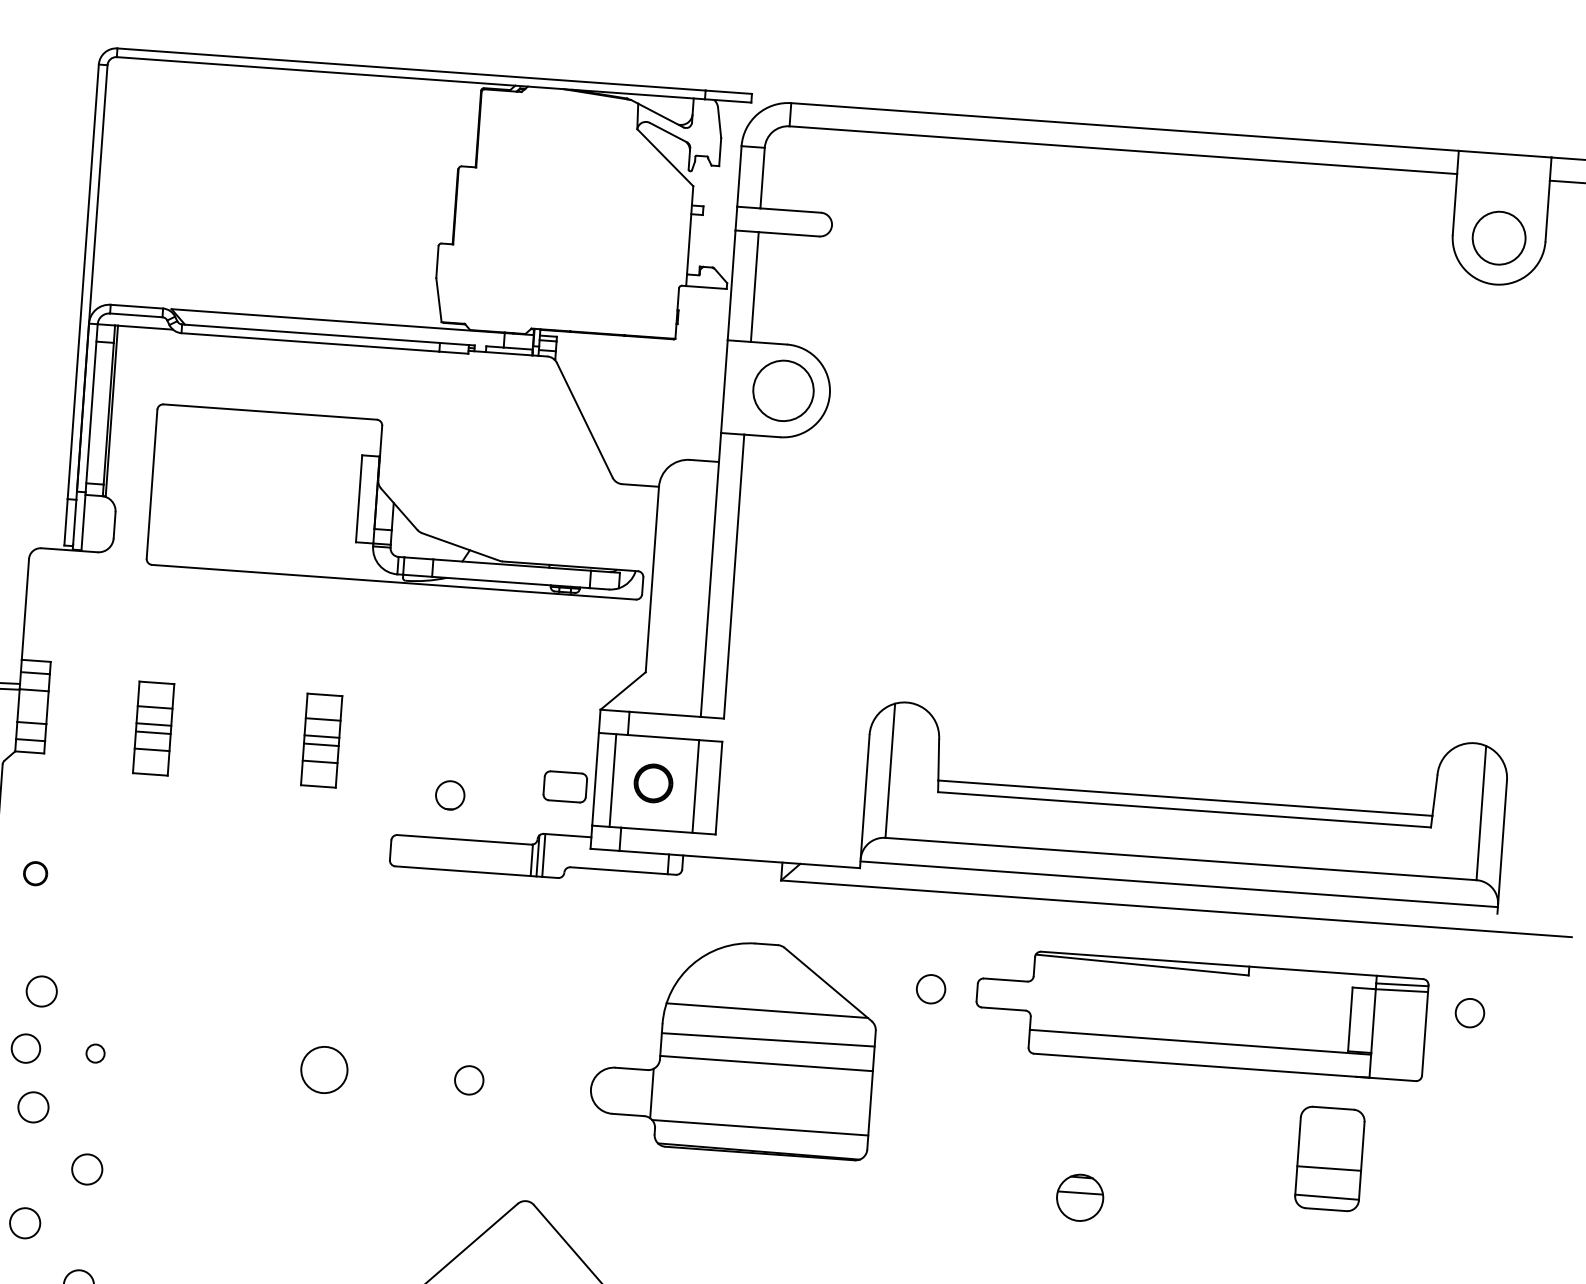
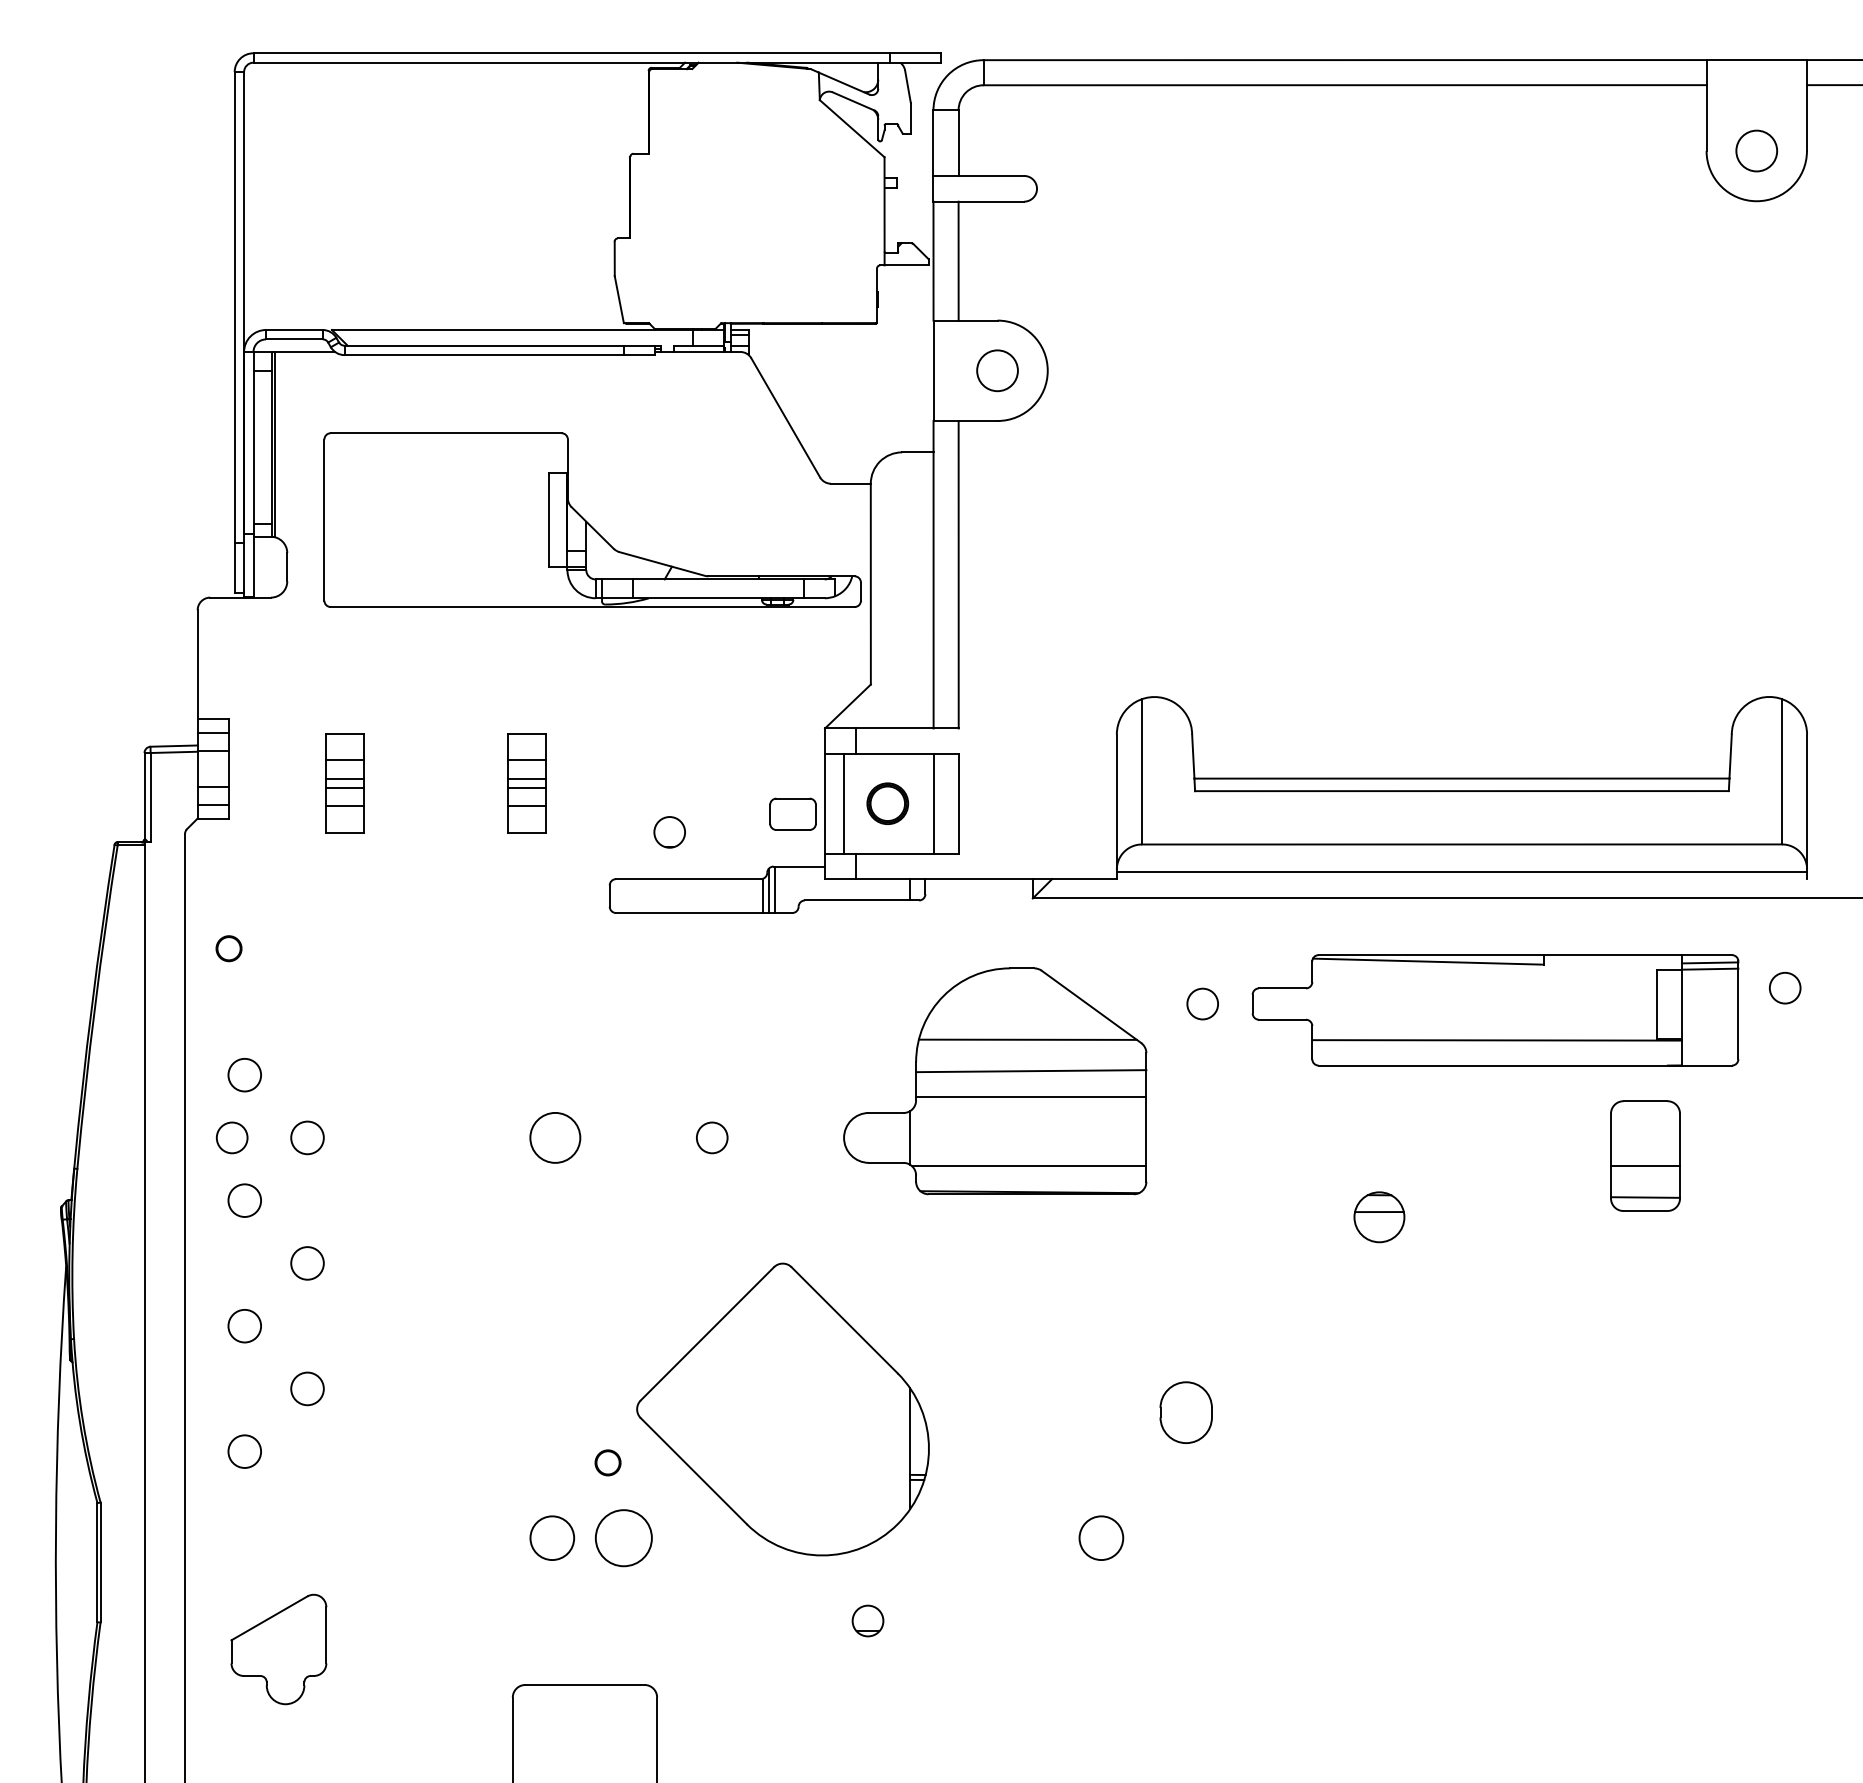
circle: (1498, 237) -> (1756, 150), size x0.71
circle: (783, 390) -> (997, 370), size x0.62
circle: (95, 1053) -> (307, 1137), size x1.67

